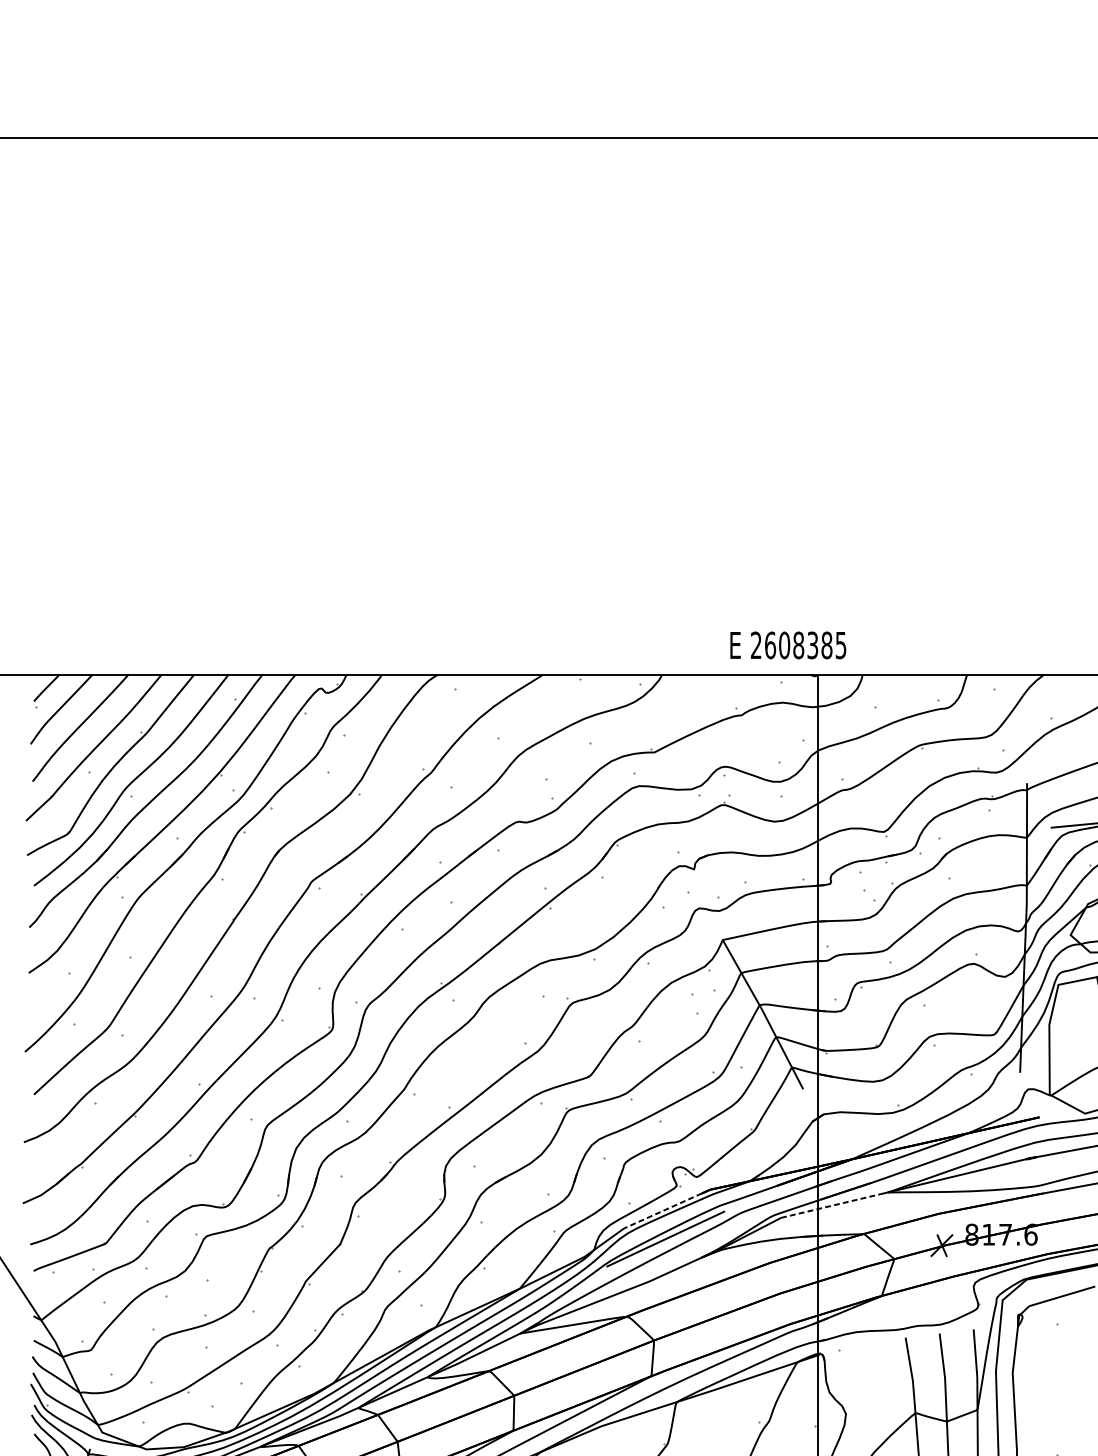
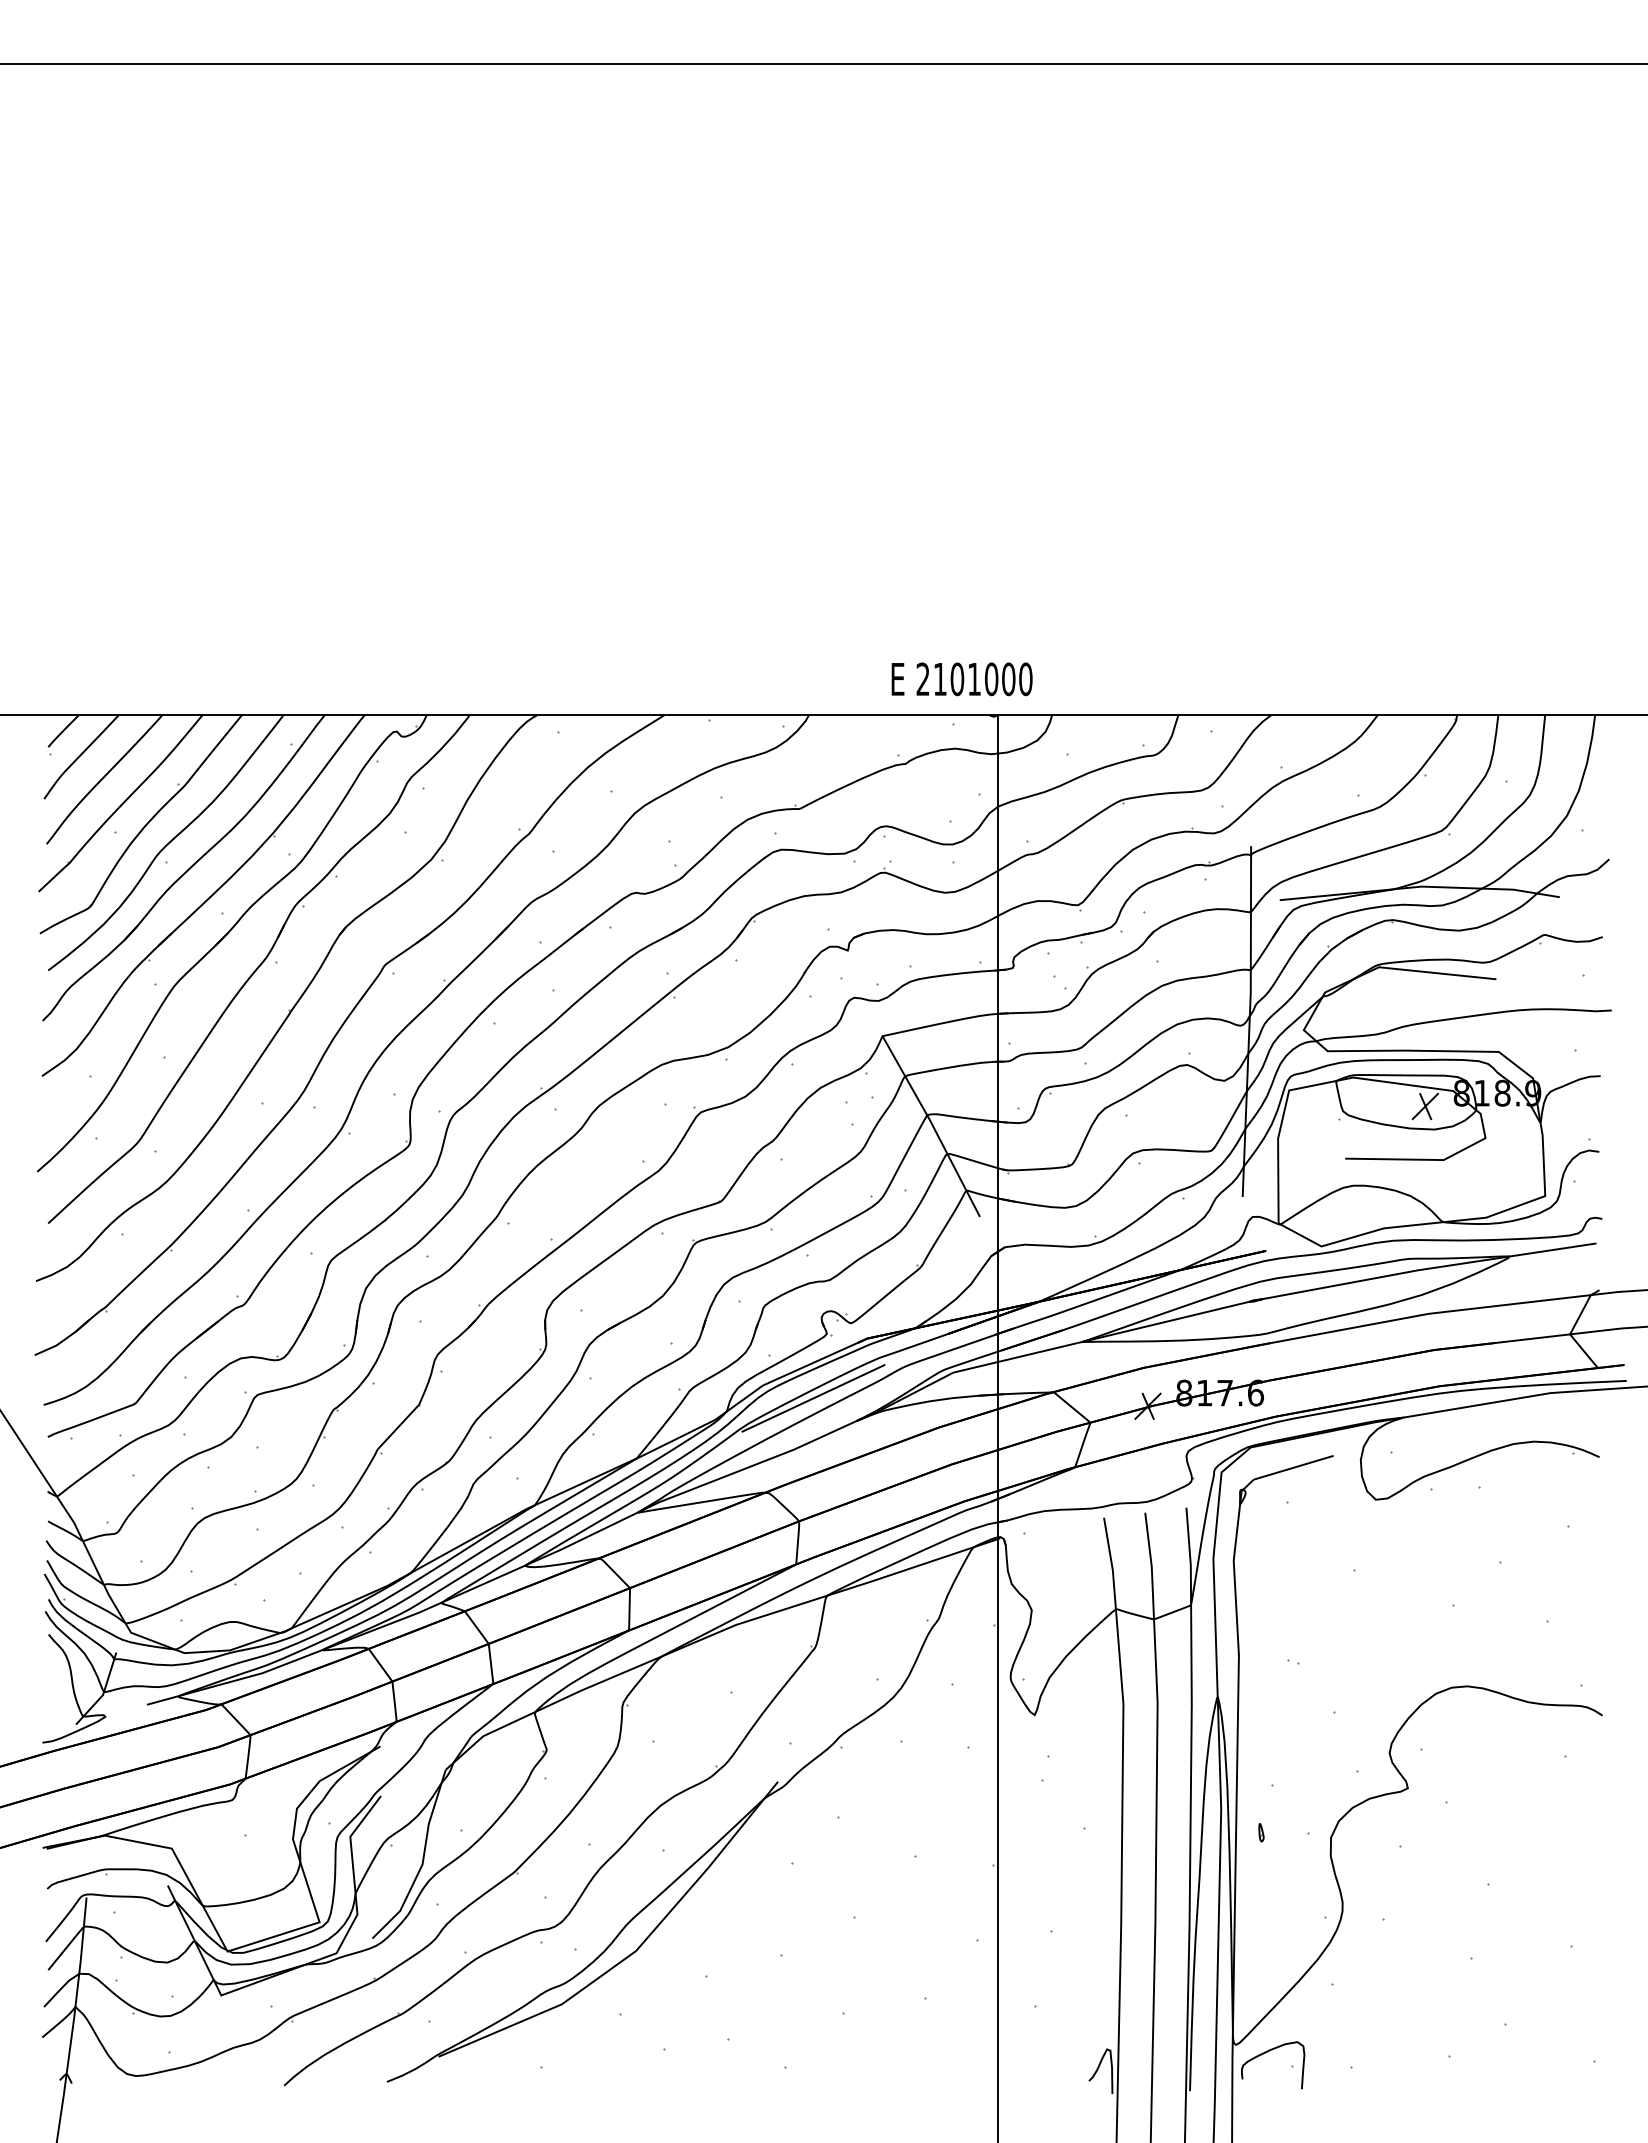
text: (805, 645) -> (982, 679), 2608385 -> 2101000
line: (832, 1205) -> (1015, 1357), dashed -> solid
line: (663, 1211) -> (810, 1364), dashed -> solid

